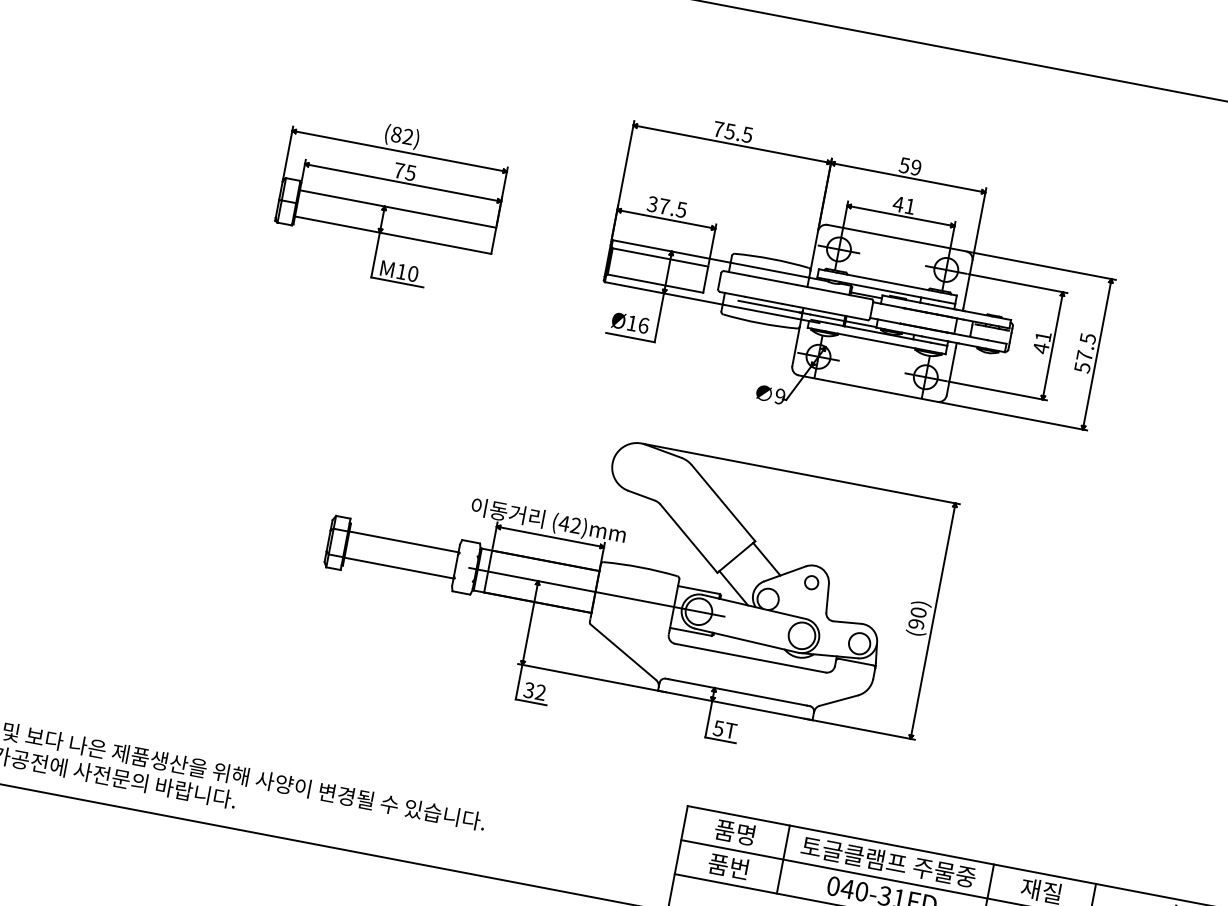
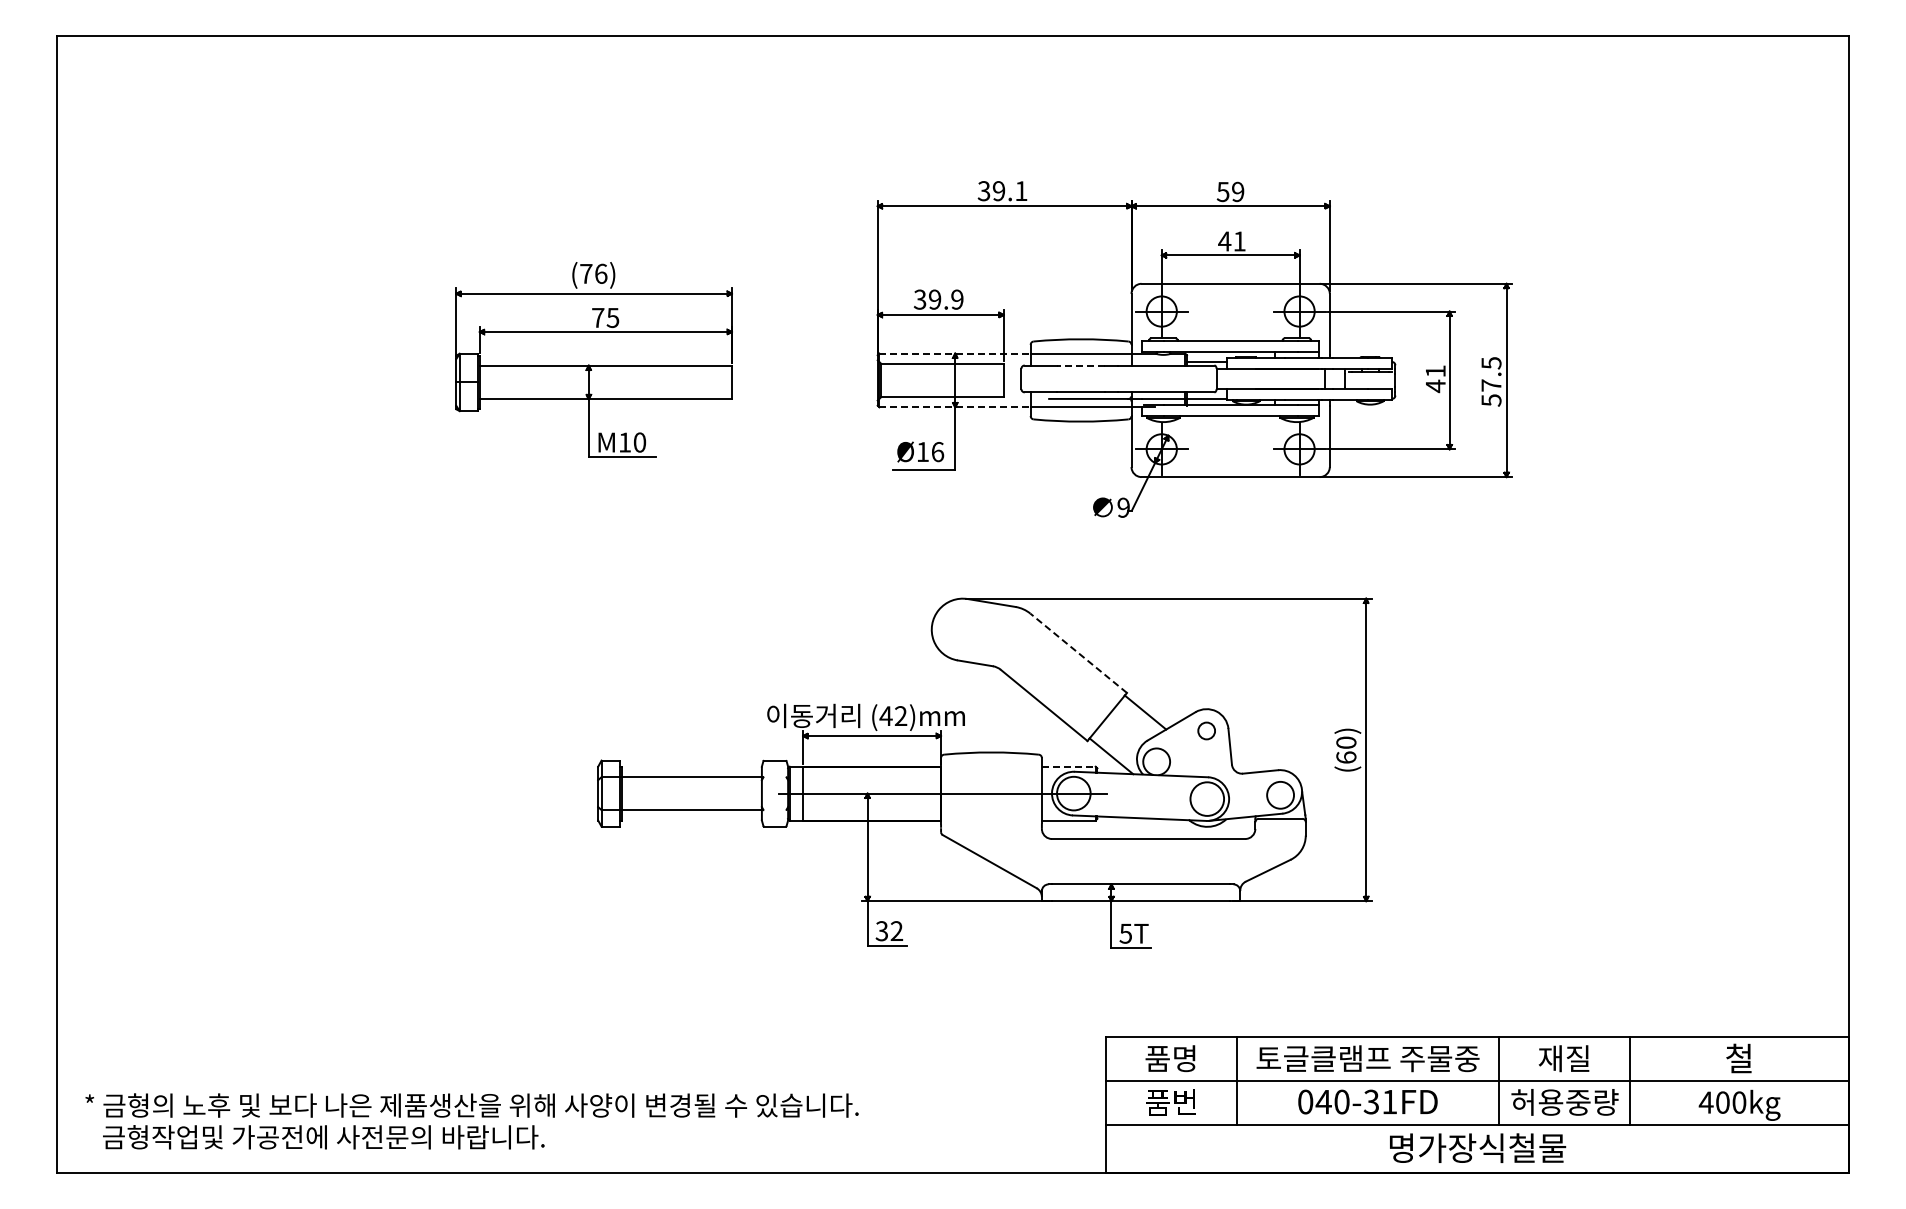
text: (732, 132) -> (1002, 191), 75.5 -> 39.1
text: (402, 135) -> (593, 273), (82) -> (76)
text: (673, 208) -> (946, 299), 37.5 -> 39.9
line: (672, 251) -> (955, 353), solid -> dashed
line: (767, 279) -> (1080, 365), solid -> dashed
line: (664, 293) -> (955, 407), solid -> dashed
line: (723, 503) -> (1078, 653), solid -> dashed
line: (698, 589) -> (1068, 766), solid -> dashed
text: (916, 624) -> (1346, 757), (90) -> (60)

